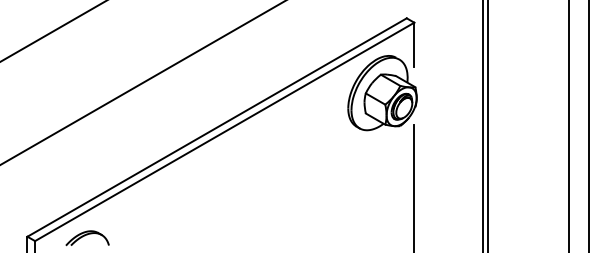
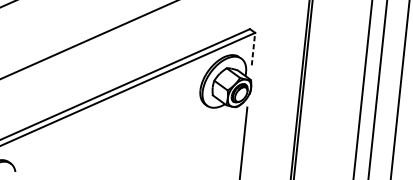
line: (414, 44) -> (253, 48), solid -> dashed

